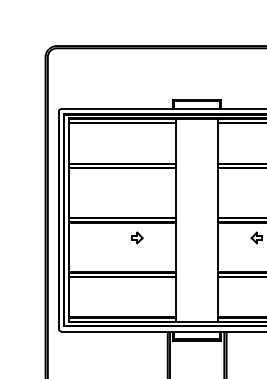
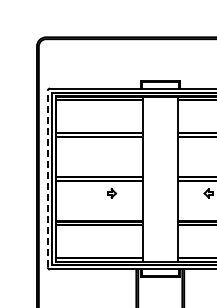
line: (58, 219) -> (47, 178), solid -> dashed

